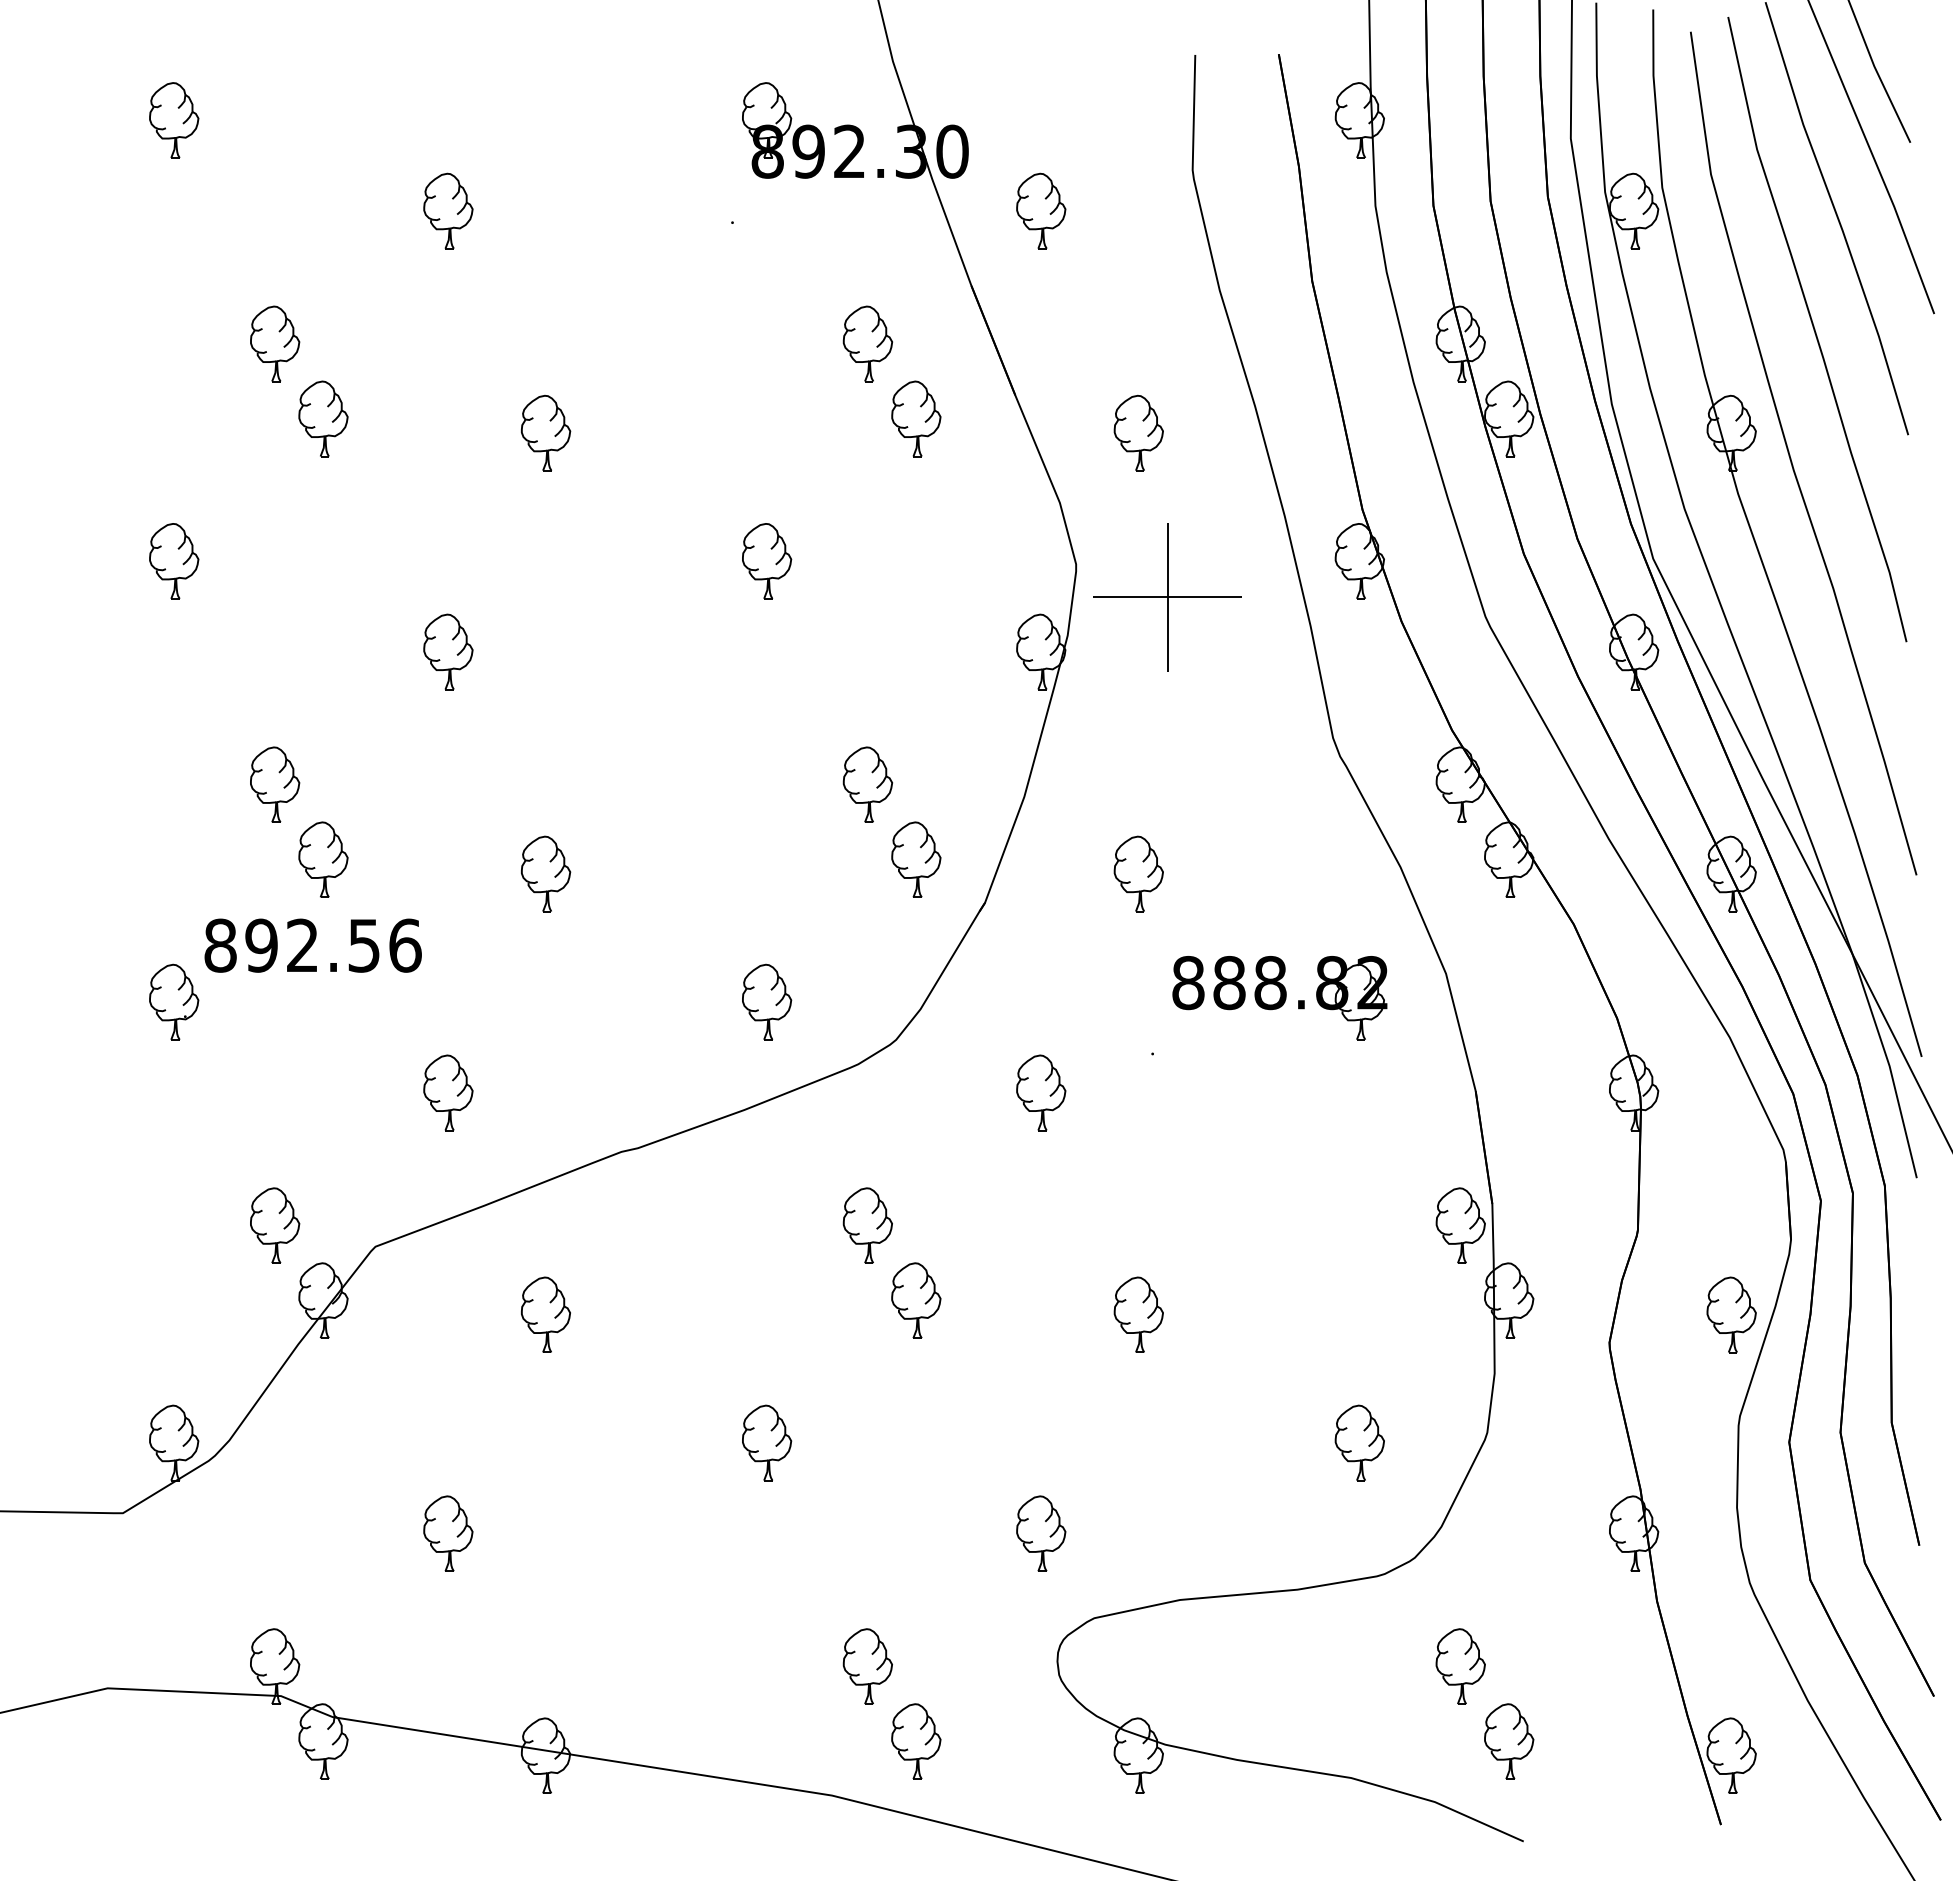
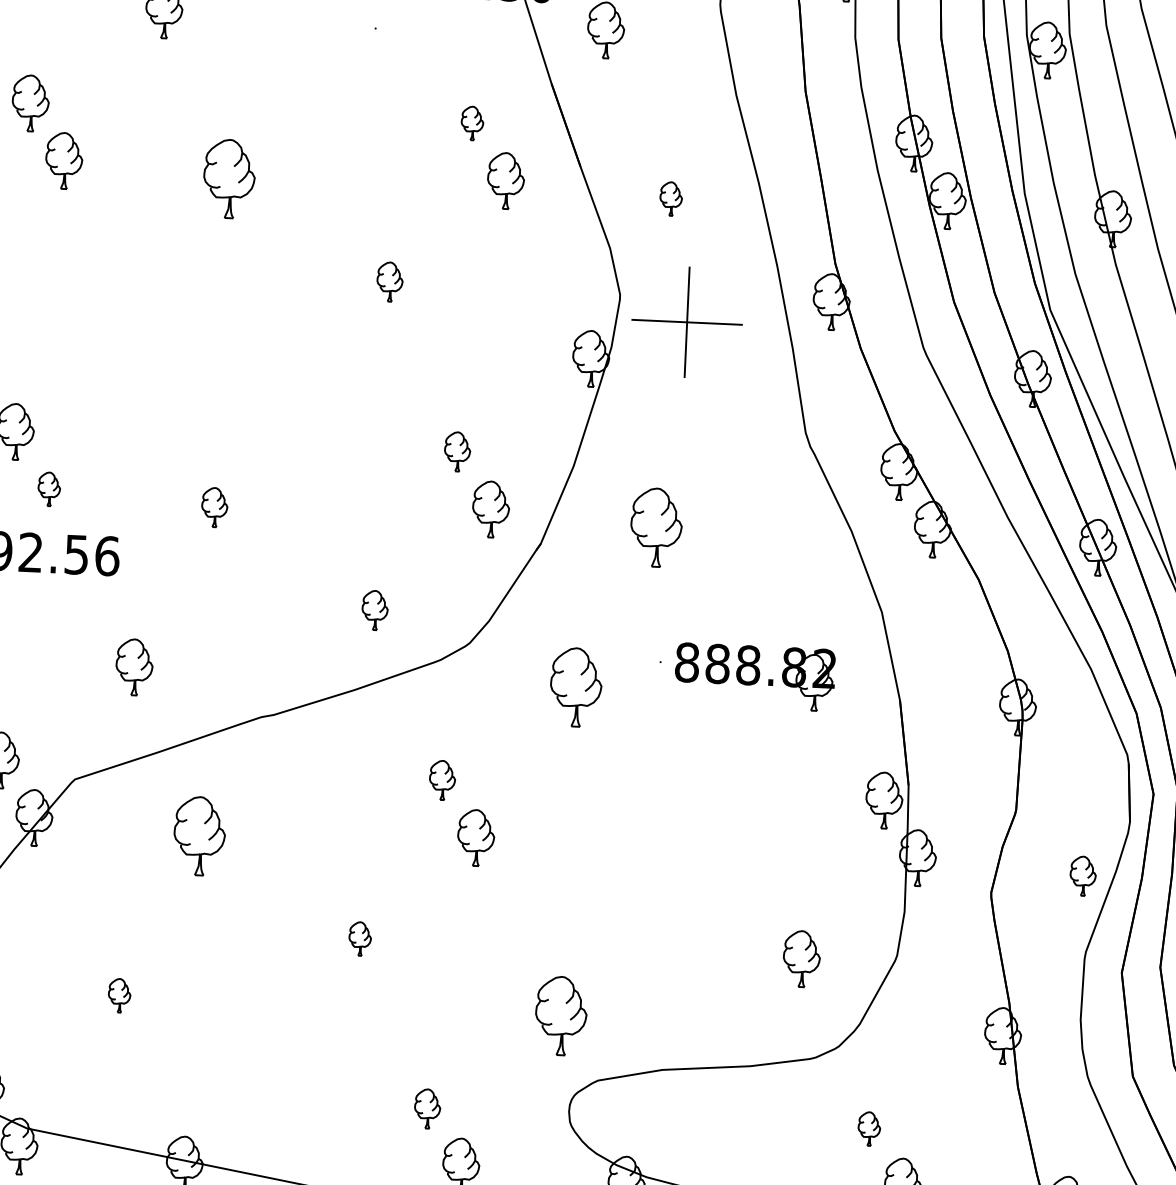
part: (867, 343) -> (472, 123), size x0.6
part: (1138, 432) -> (671, 198), size x0.6
part: (546, 433) -> (229, 179), size x1.4
part: (767, 561) -> (390, 282), size x0.7
part: (448, 651) -> (149, 338), removed
part: (867, 784) -> (457, 451), size x0.7
part: (323, 859) -> (49, 489), size x0.6
part: (546, 873) -> (215, 507), size x0.7
part: (1138, 873) -> (656, 527), size x1.4
part: (1279, 998) -> (754, 677), moved
part: (767, 1001) -> (375, 610), size x0.7
part: (1041, 1092) -> (576, 687), size x1.4
part: (867, 1225) -> (442, 780), size x0.7
part: (545, 1314) -> (199, 835), size x1.4
part: (1138, 1314) -> (641, 855), removed
part: (1731, 1314) -> (1083, 875), size x0.7
part: (767, 1442) -> (360, 938), size x0.6
part: (448, 1533) -> (119, 995), size x0.6
part: (1041, 1533) -> (561, 1015), size x1.4
part: (867, 1666) -> (427, 1108), size x0.7
part: (1460, 1666) -> (869, 1128), size x0.6

